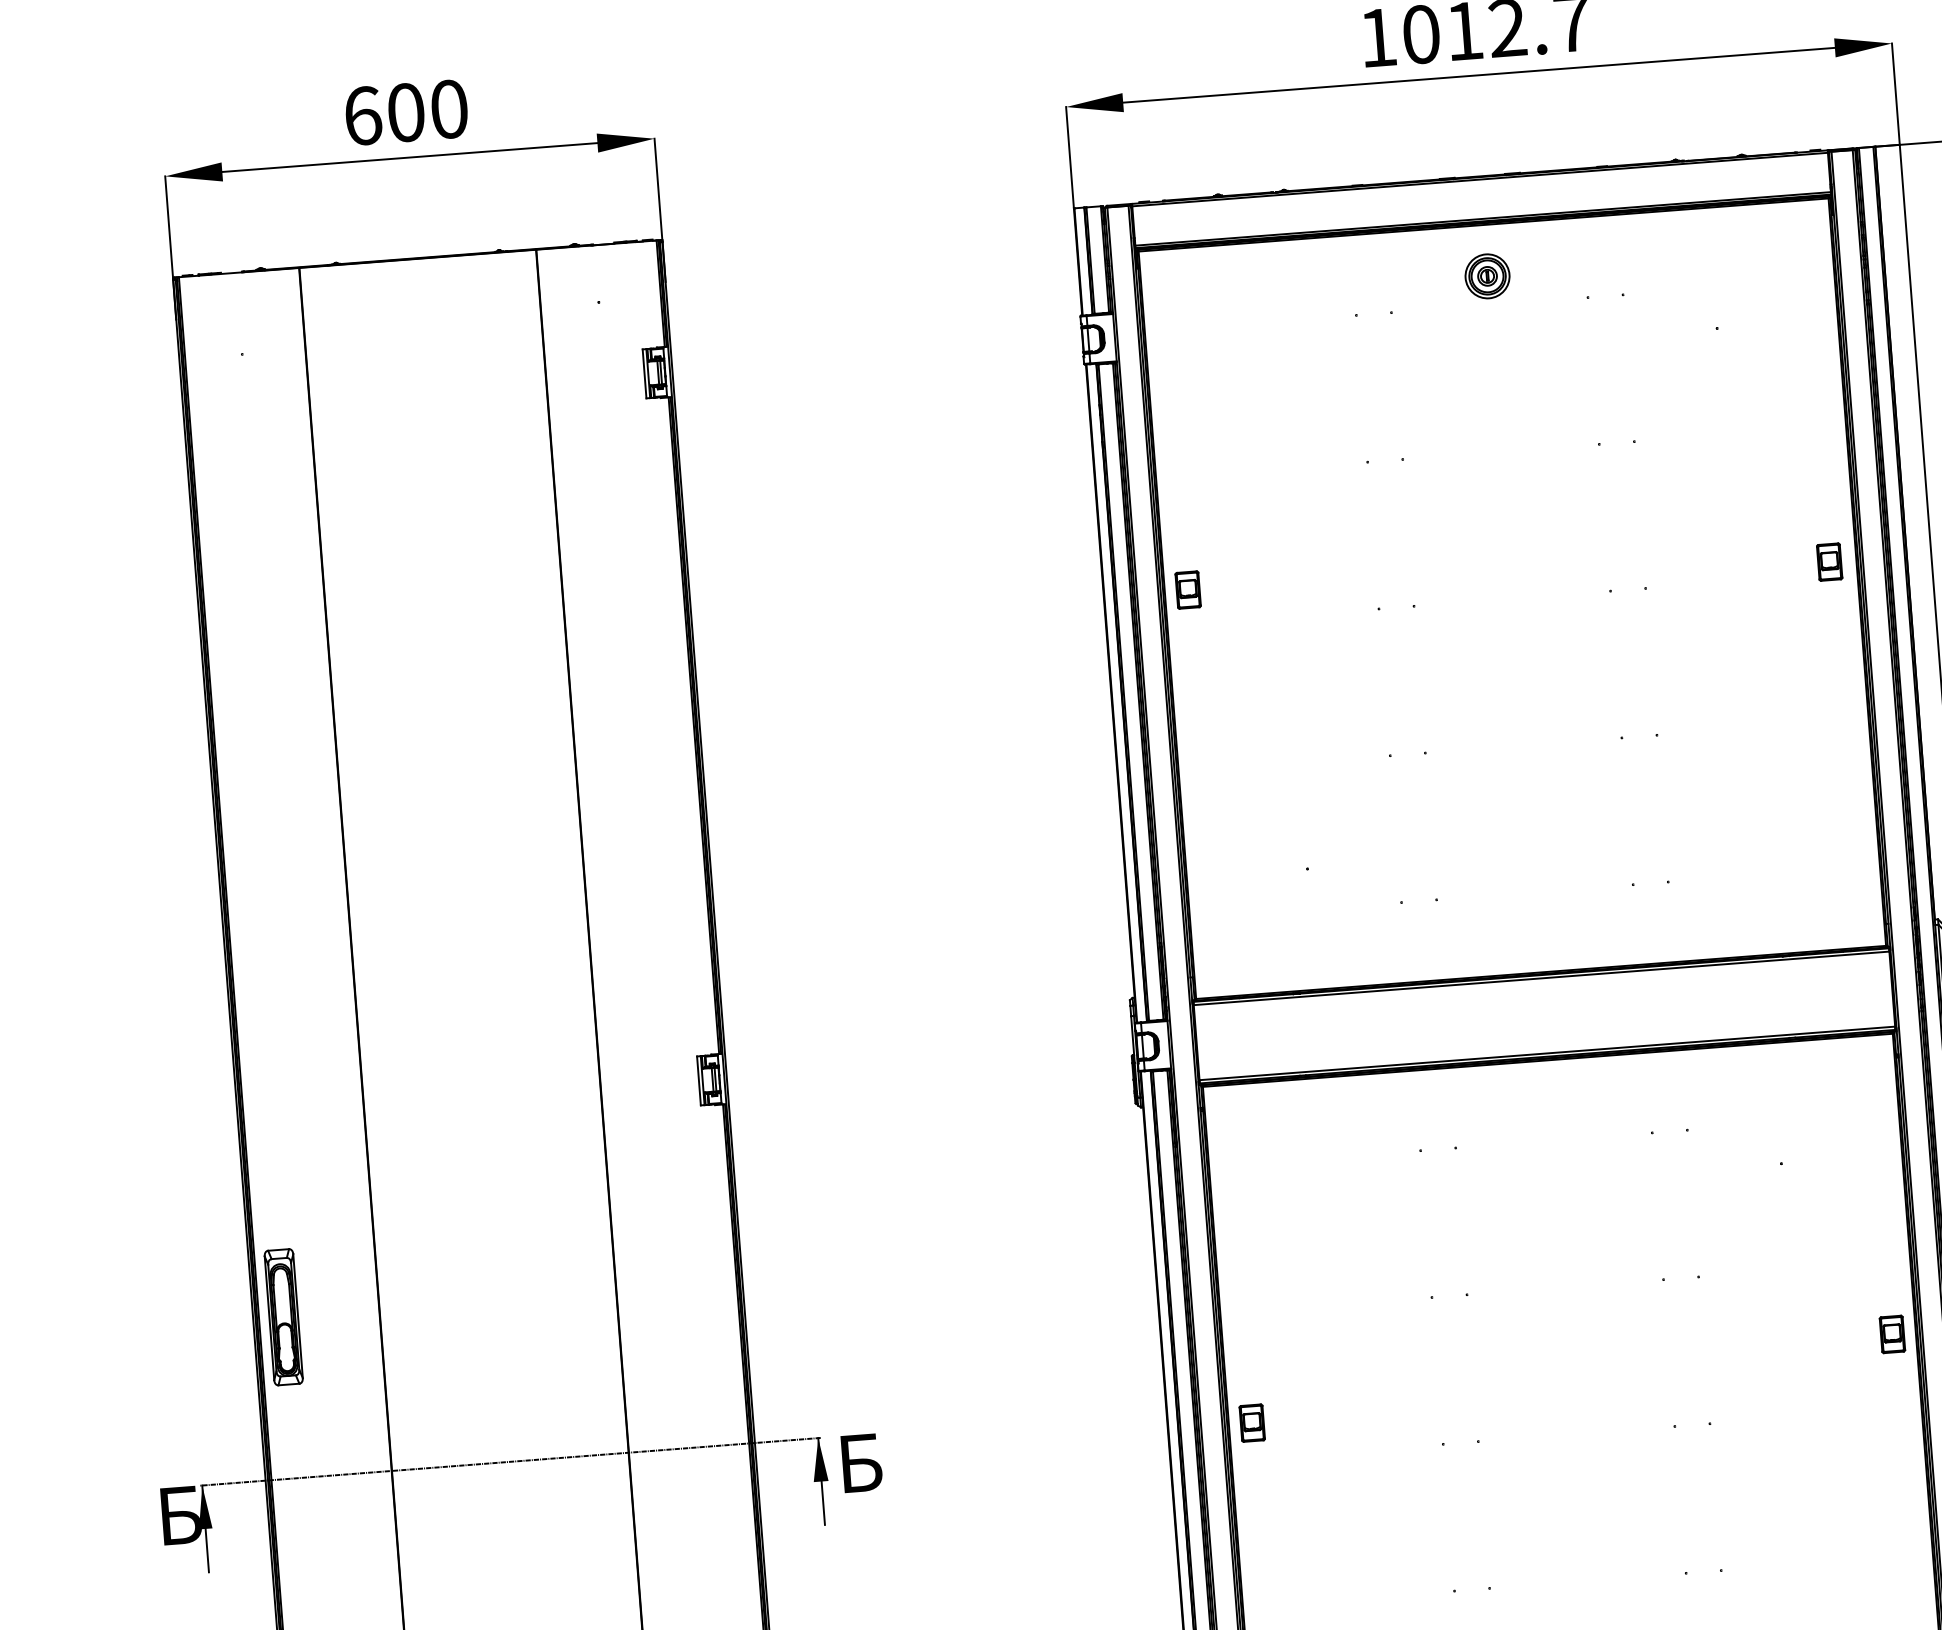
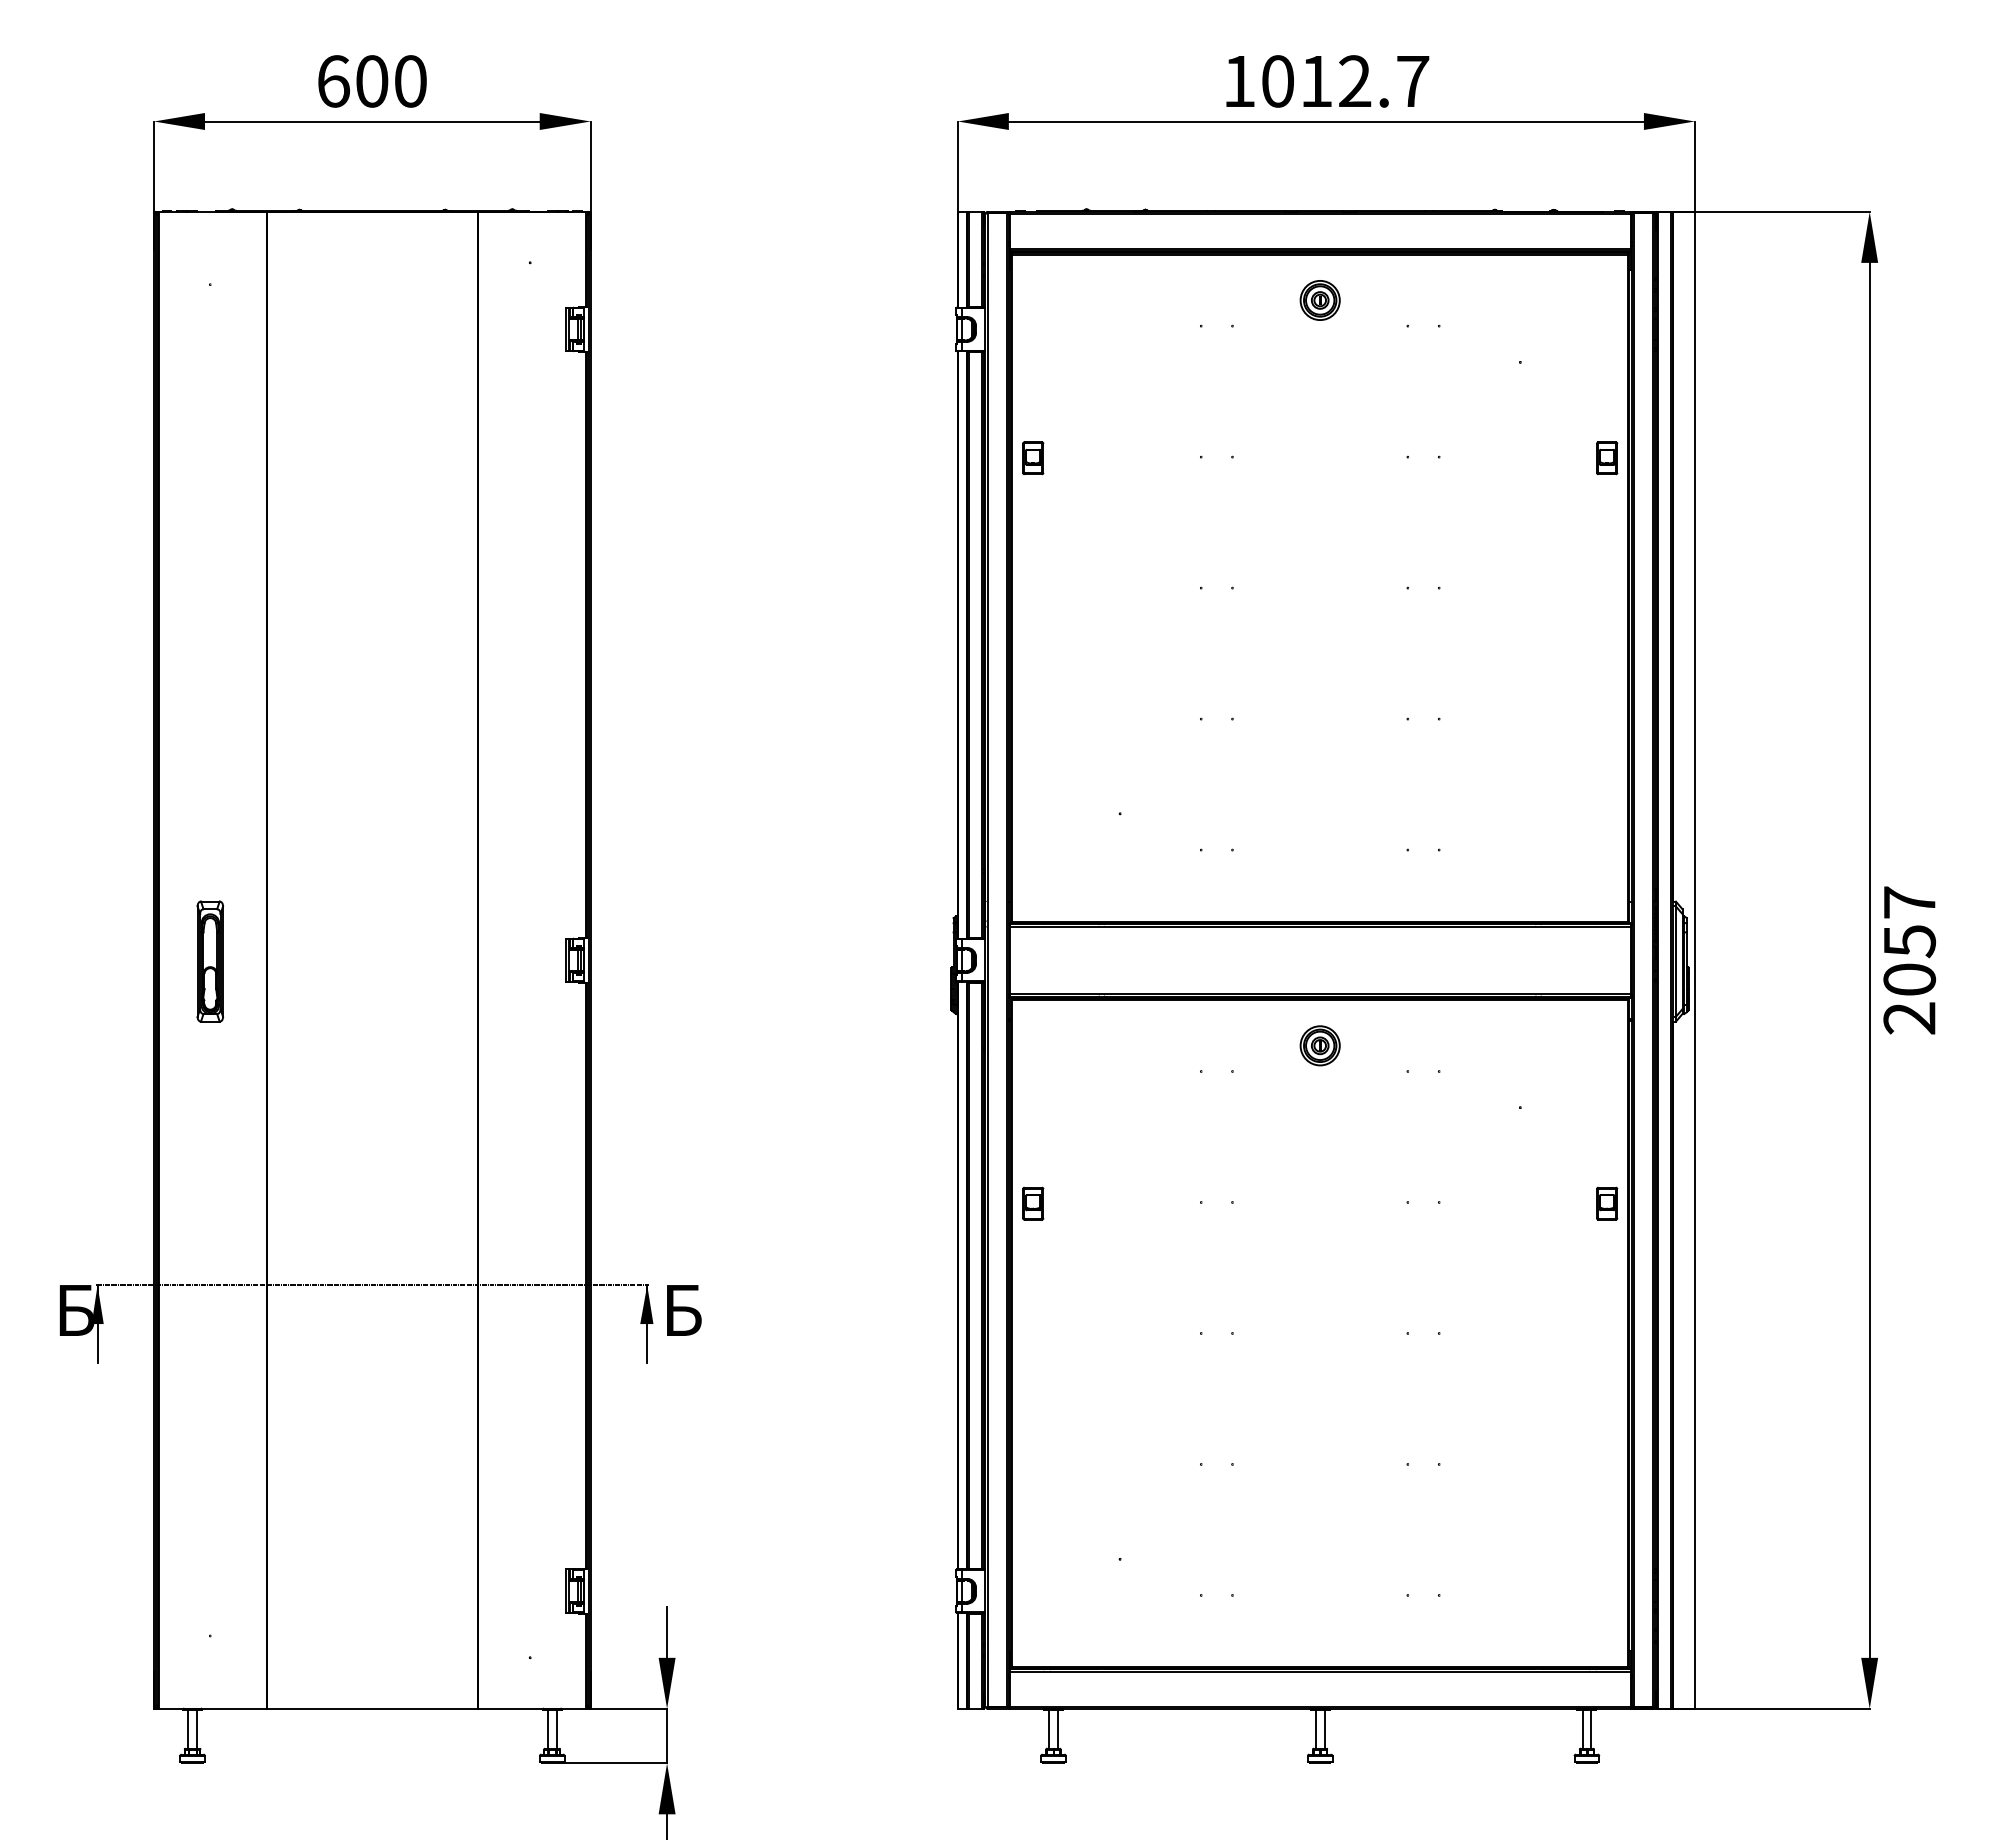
part: (1830, 562) -> (1607, 458), moved
part: (1188, 590) -> (1033, 458), moved
part: (1550, 1111) -> (1319, 1045), added
part: (283, 1317) -> (210, 961), moved
part: (1892, 1334) -> (1607, 1203), moved
part: (1252, 1422) -> (1033, 1203), moved

